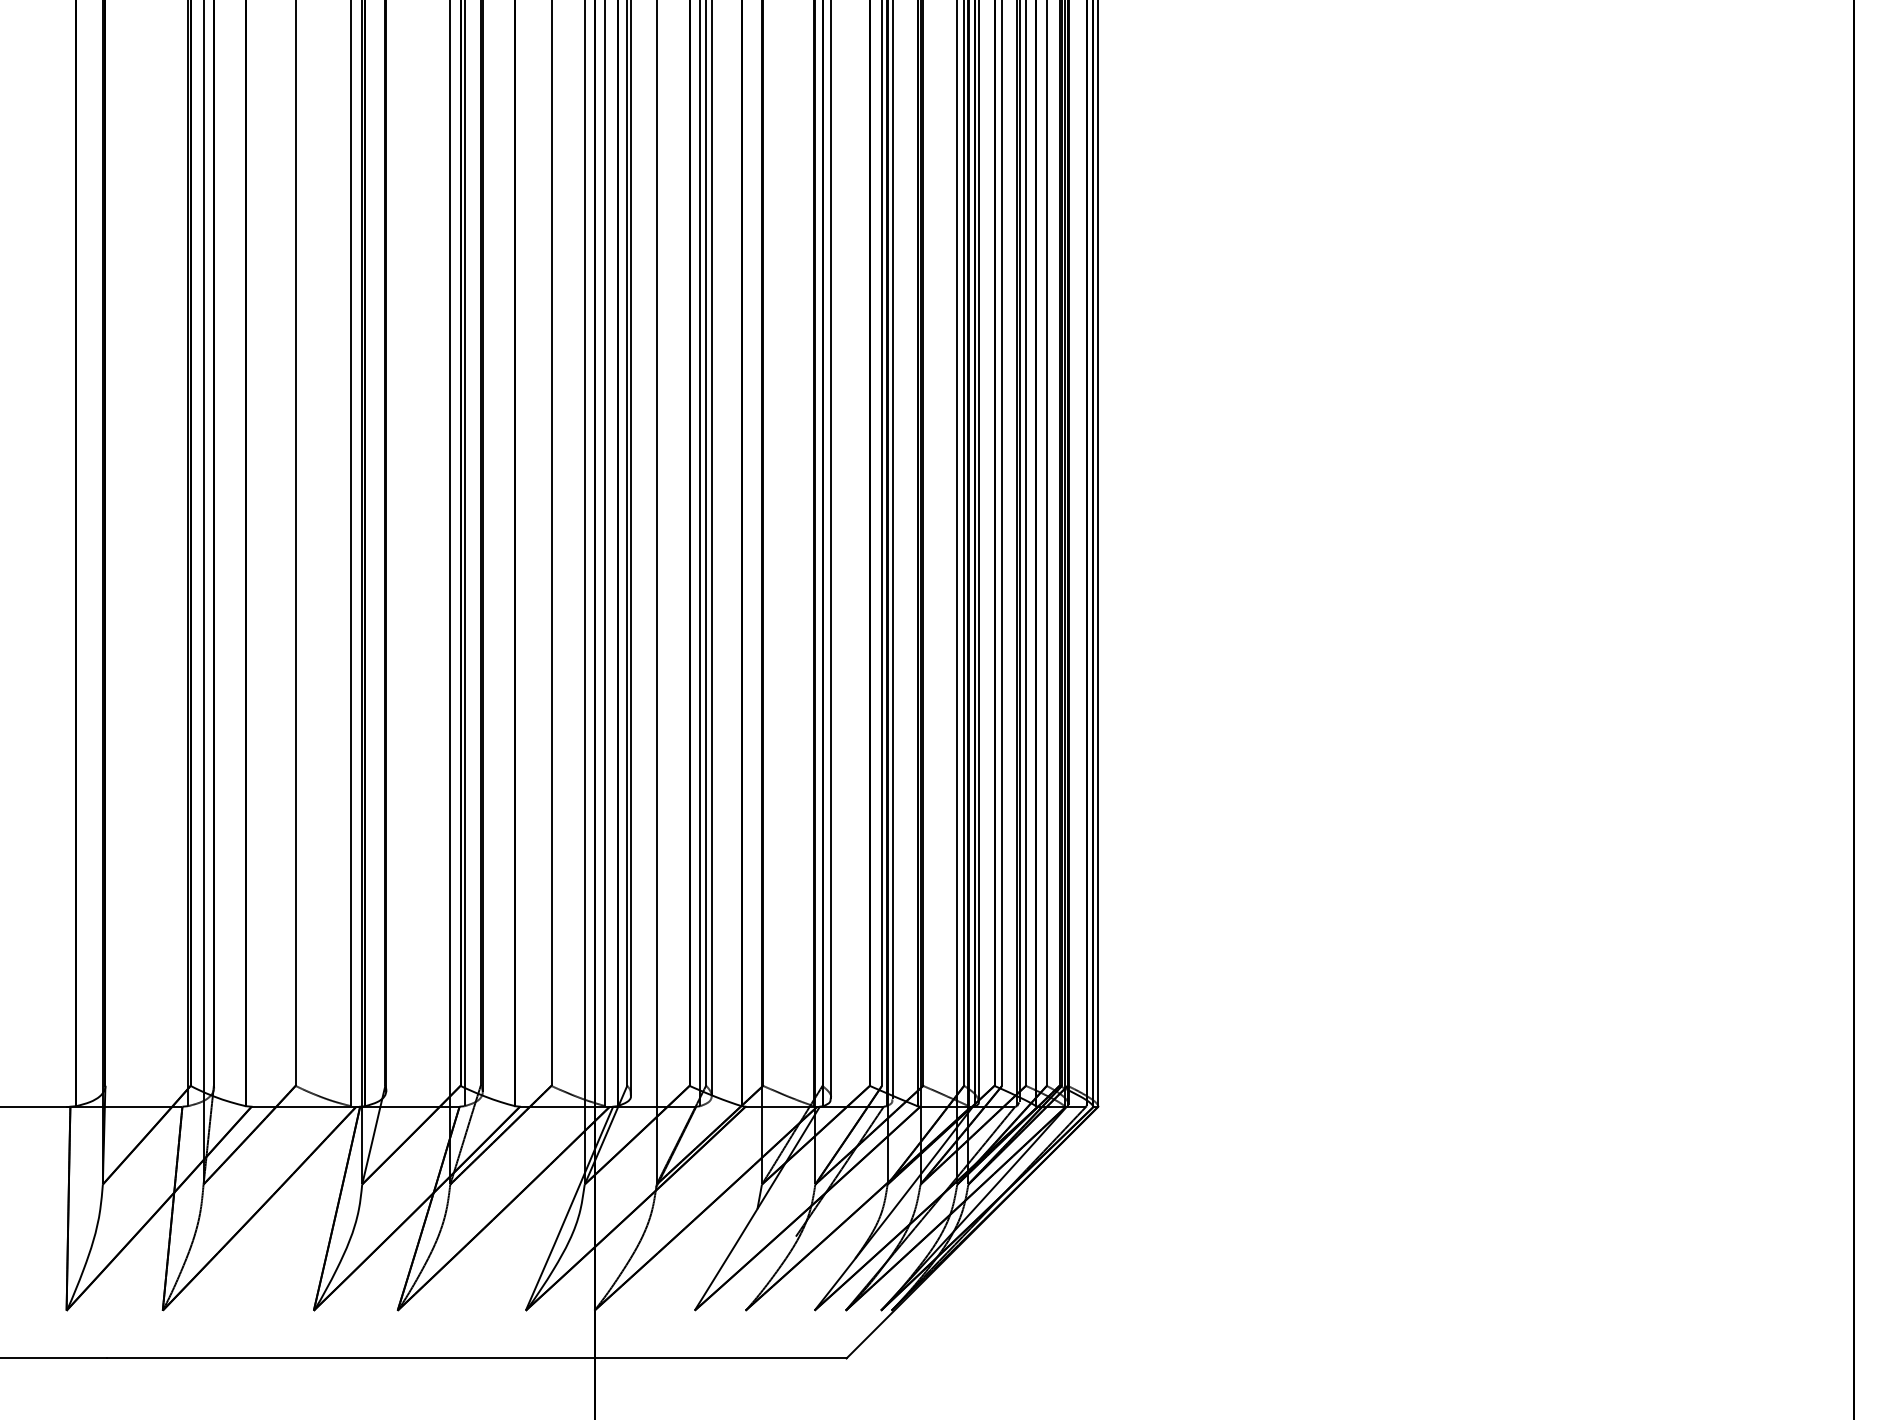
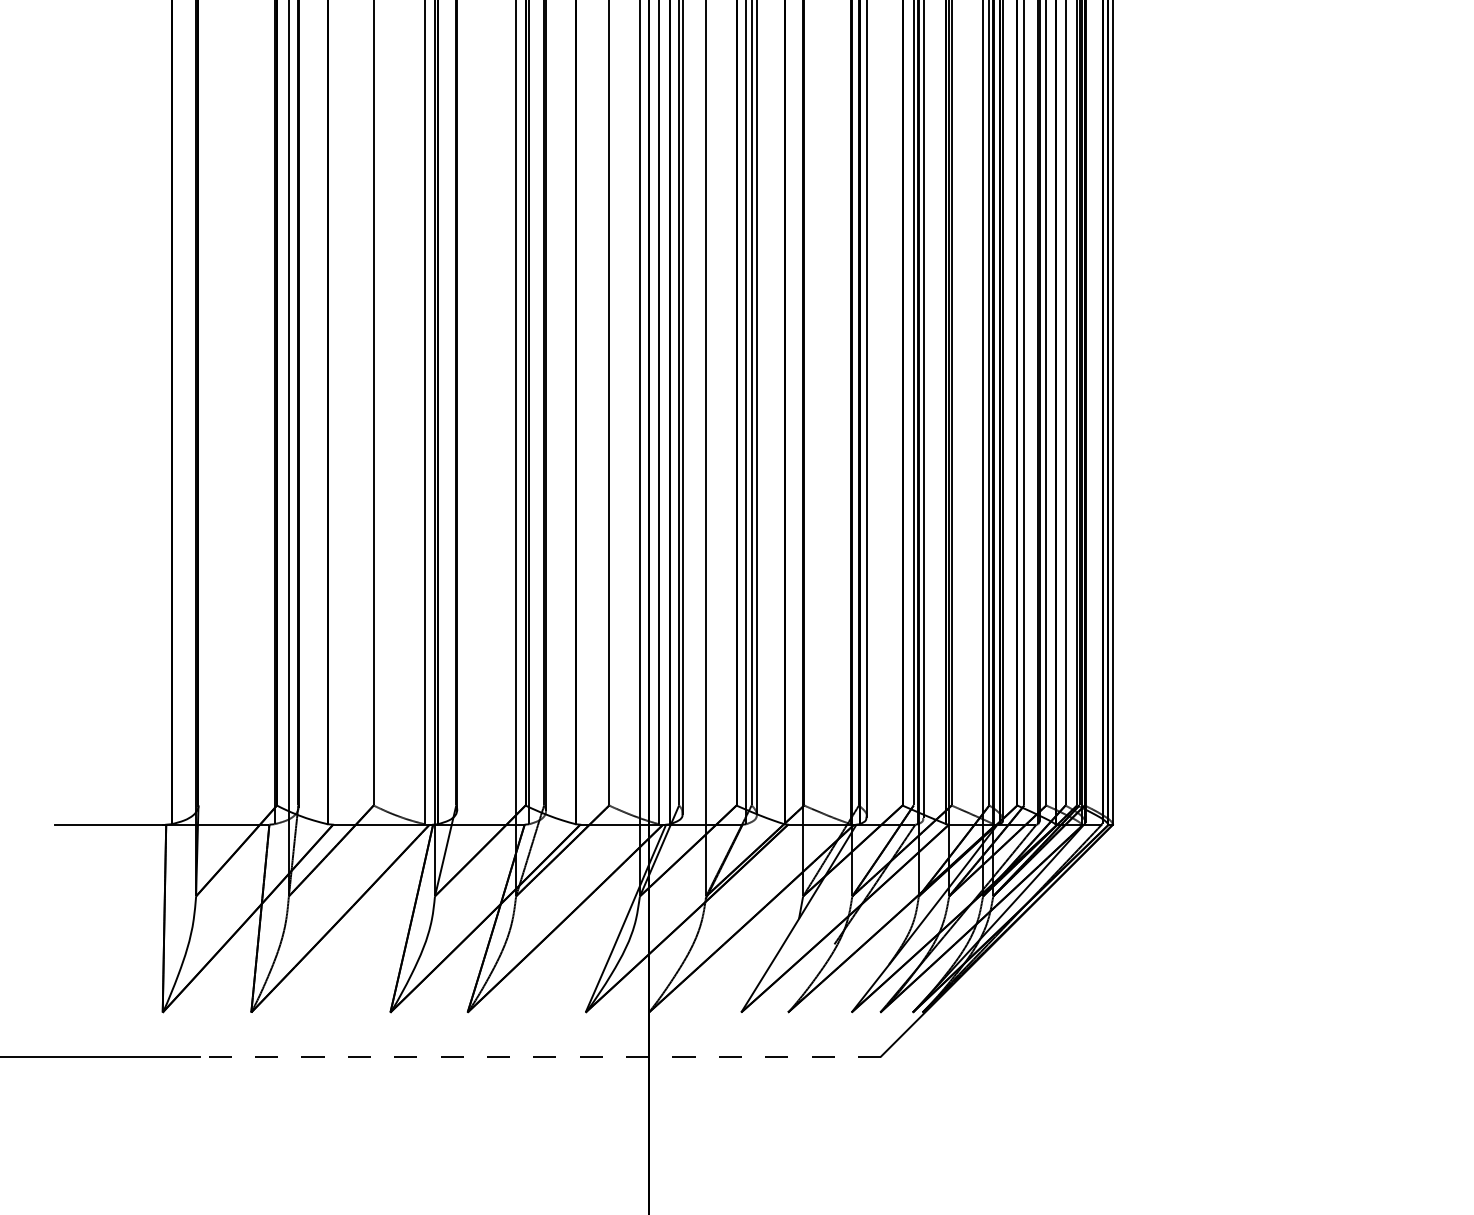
line: (476, 1358) -> (540, 1056), solid -> dashed

